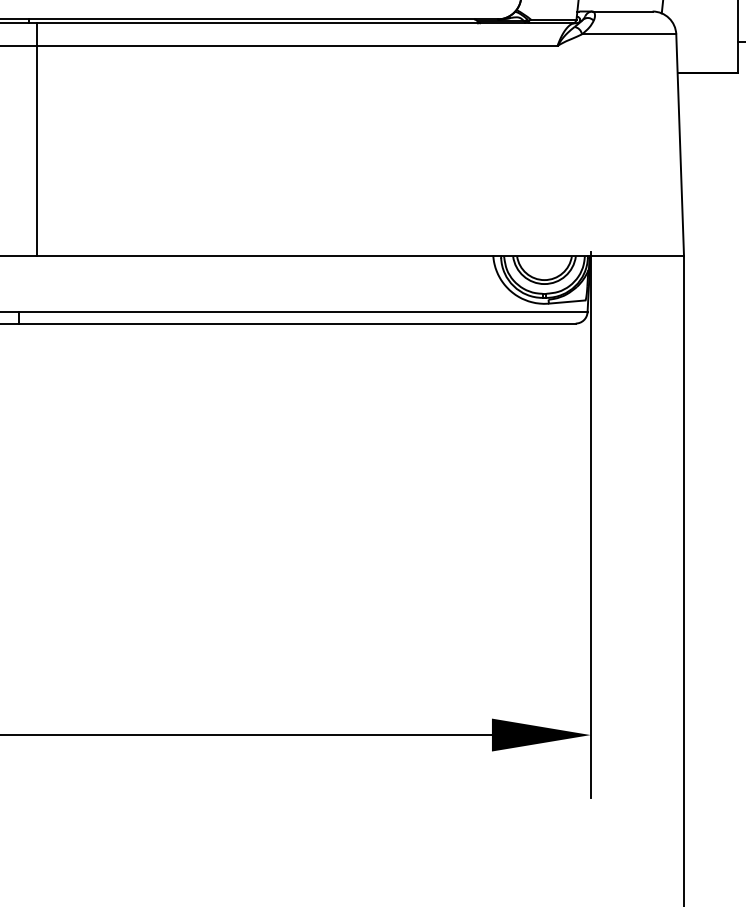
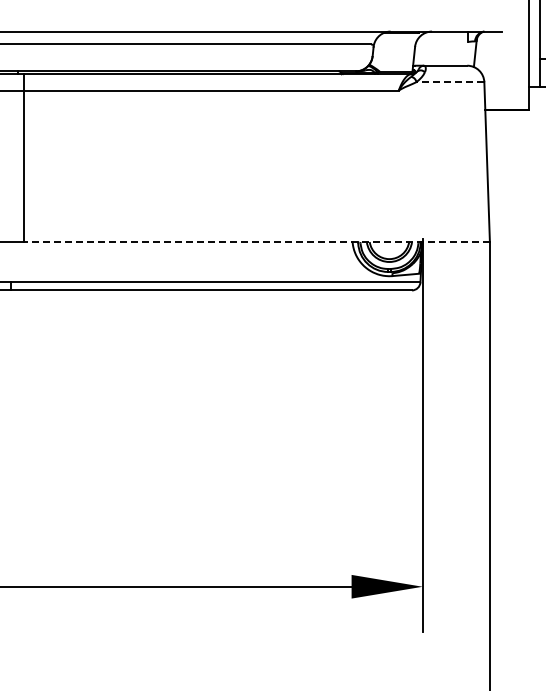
line: (629, 34) -> (450, 82), solid -> dashed
line: (359, 256) -> (256, 242), solid -> dashed

